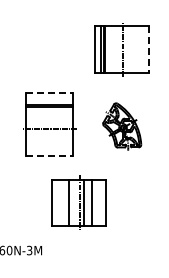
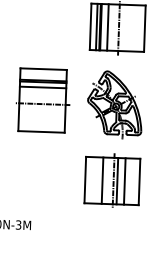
line: (112, 49) -> (108, 27), added
line: (149, 49) -> (145, 28), dashed -> solid
line: (49, 93) -> (43, 69), dashed -> solid
line: (49, 111) -> (43, 87), added
part: (122, 126) -> (115, 104), size x1.43
line: (49, 156) -> (41, 132), dashed -> solid
part: (78, 202) -> (111, 180), moved

